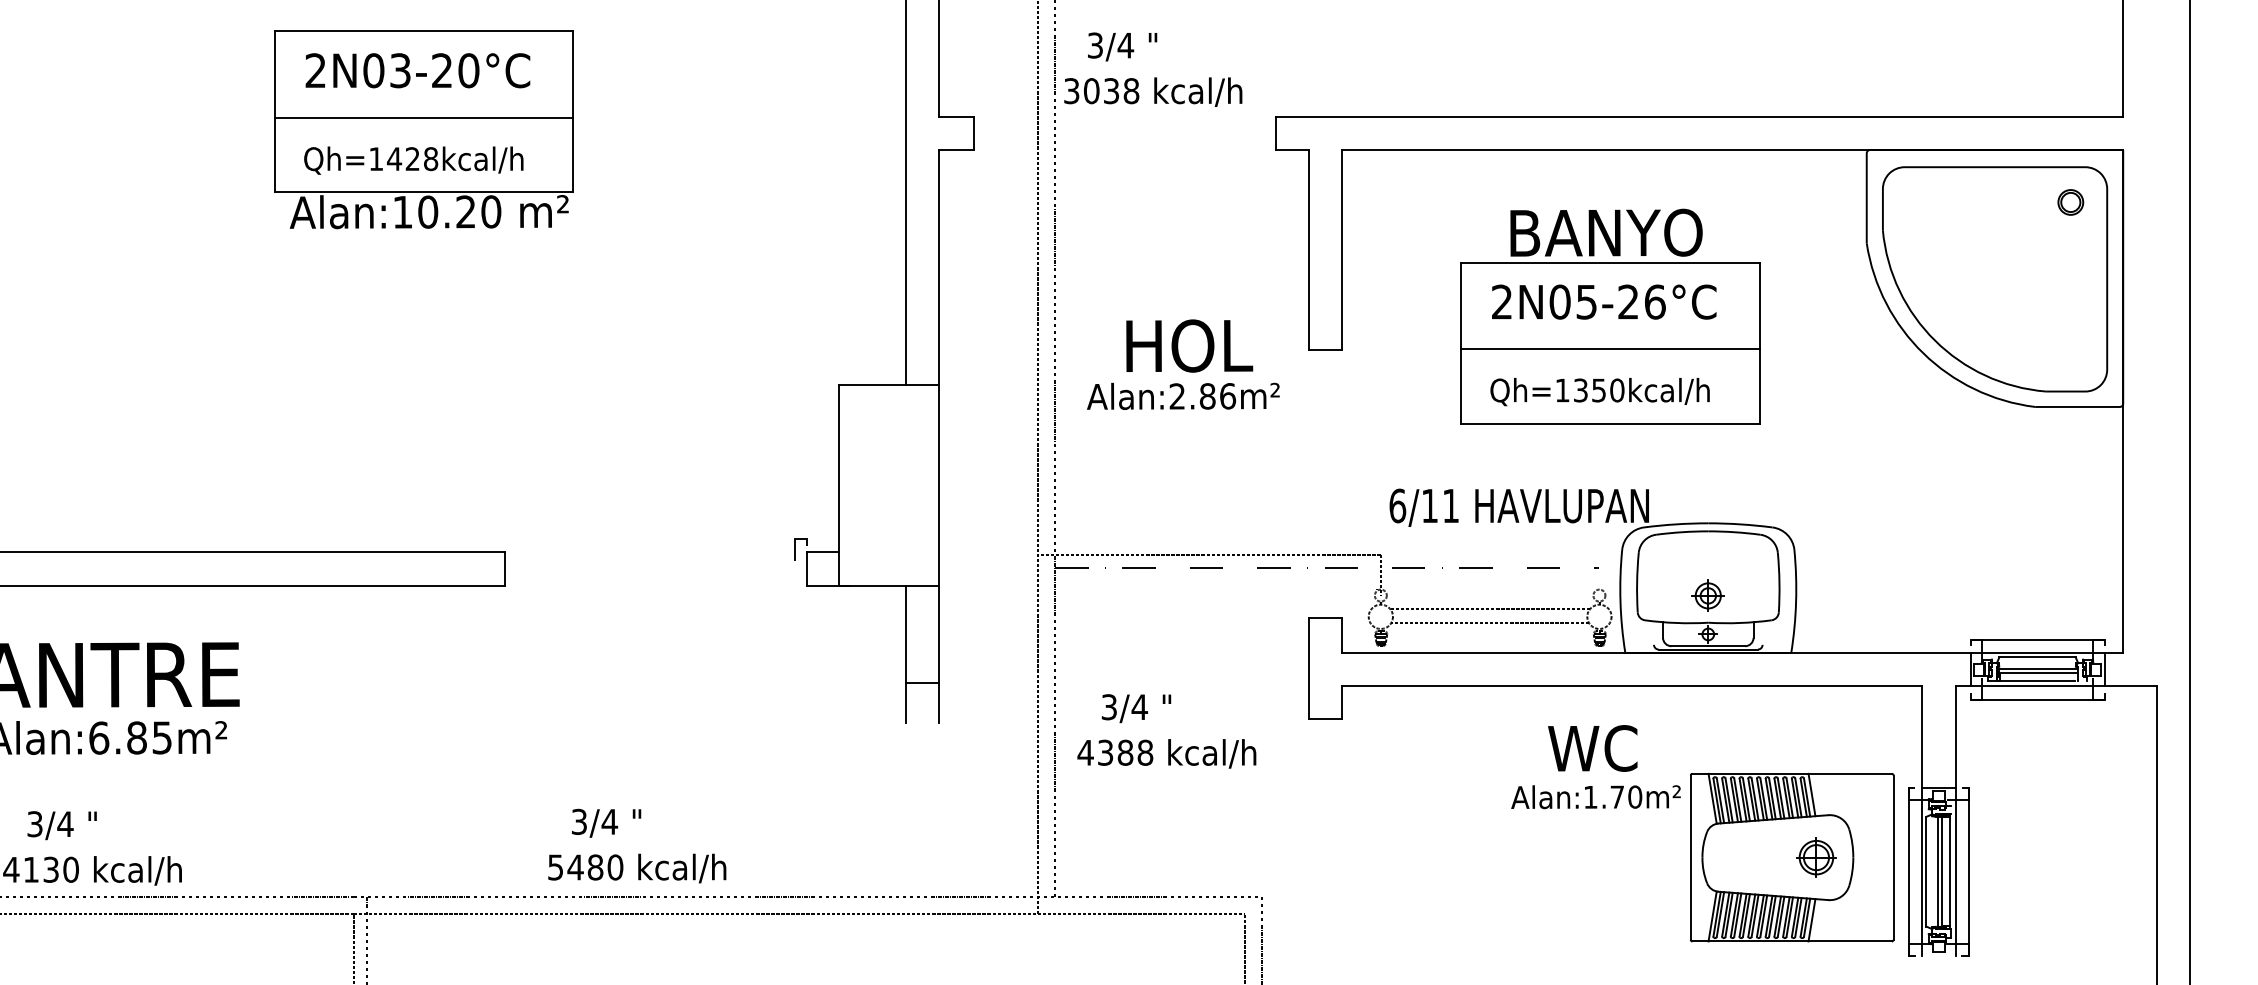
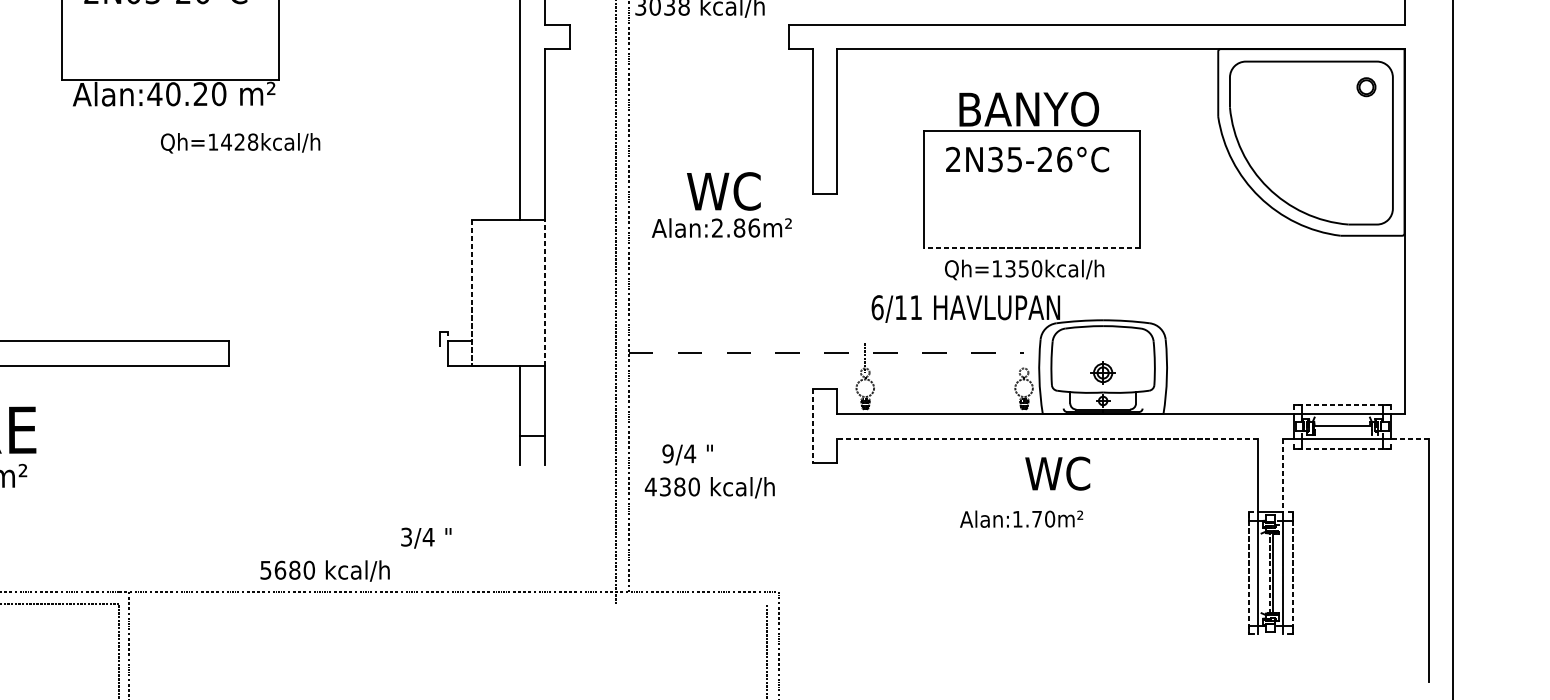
line: (423, 117) -> (169, 25), removed
text: (413, 160) -> (240, 143), moved
text: (402, 212) -> (154, 94), Alan:10.20 -> Alan:40.20
text: (1559, 301) -> (995, 159), 2N05-26°C -> 2N35-26°C
text: (1189, 345) -> (726, 191), HOL -> WC
line: (1610, 349) -> (1032, 194), removed
text: (1599, 392) -> (1024, 270), moved
line: (1609, 423) -> (1031, 247), solid -> dashed
line: (838, 485) -> (471, 292), solid -> dashed
line: (939, 485) -> (544, 292), solid -> dashed
line: (1209, 554) -> (740, 342), removed
line: (1490, 609) -> (944, 382), removed
line: (1489, 622) -> (944, 392), removed
line: (2037, 639) -> (1342, 404), solid -> dashed
line: (2037, 657) -> (1342, 417), removed
line: (1308, 668) -> (812, 425), solid -> dashed
line: (2037, 672) -> (1342, 428), removed
line: (2037, 680) -> (1342, 434), removed
line: (1632, 686) -> (1048, 438), solid -> dashed
line: (2130, 686) -> (1409, 438), solid -> dashed
line: (2037, 699) -> (1342, 448), solid -> dashed
text: (1109, 707) -> (668, 454), 3/4 -> 9/4
line: (1955, 737) -> (1282, 475), solid -> dashed
text: (1592, 748) -> (1057, 473), moved
text: (1145, 752) -> (694, 486), 4388 -> 4380
text: (606, 822) -> (426, 537), moved
part: (1791, 857) -> (1163, 563), removed
text: (575, 867) -> (280, 570), 5480 -> 5680
line: (1908, 871) -> (1248, 573), solid -> dashed
line: (1926, 871) -> (1261, 573), removed
line: (1937, 871) -> (1269, 573), solid -> dashed
line: (1950, 871) -> (1279, 573), removed
line: (1968, 871) -> (1292, 573), solid -> dashed
line: (799, 914) -> (442, 604), removed

